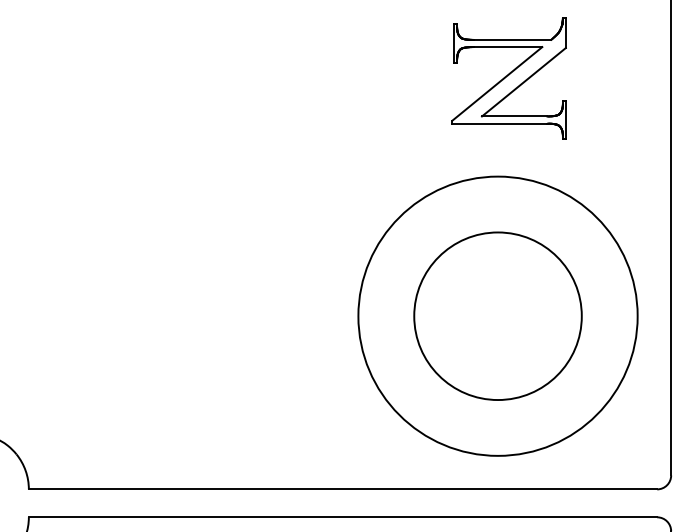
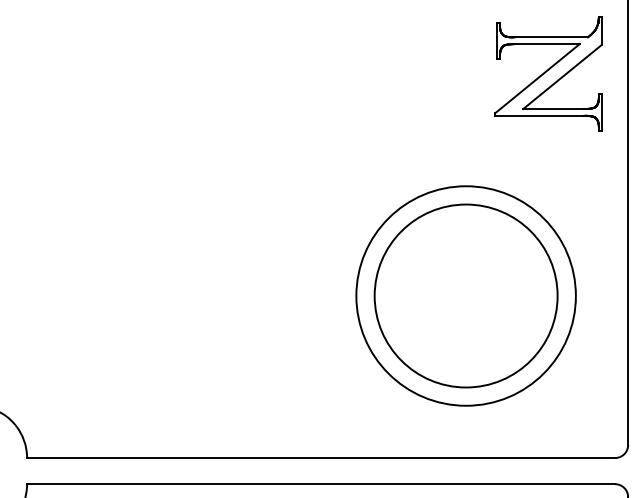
part: (508, 78) -> (547, 73), moved
circle: (497, 315) -> (465, 295), size x0.7
circle: (497, 316) -> (465, 296), size x1.4

